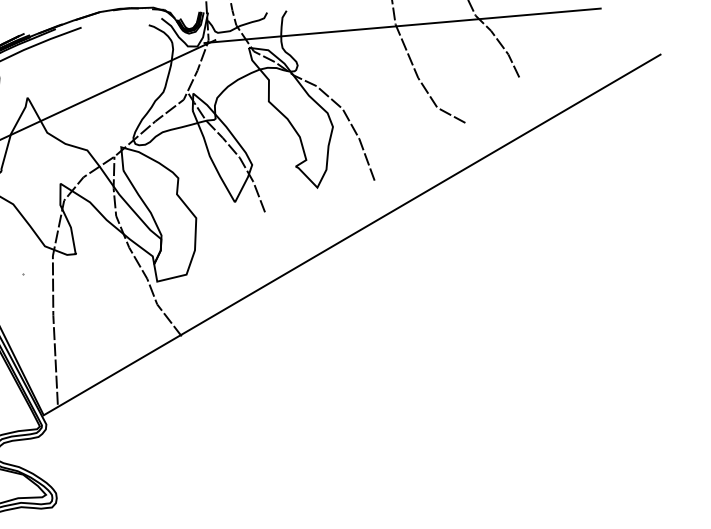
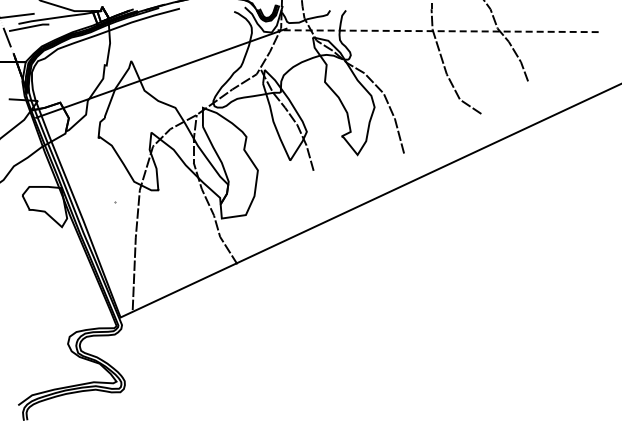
line: (403, 26) -> (438, 31), solid -> dashed

